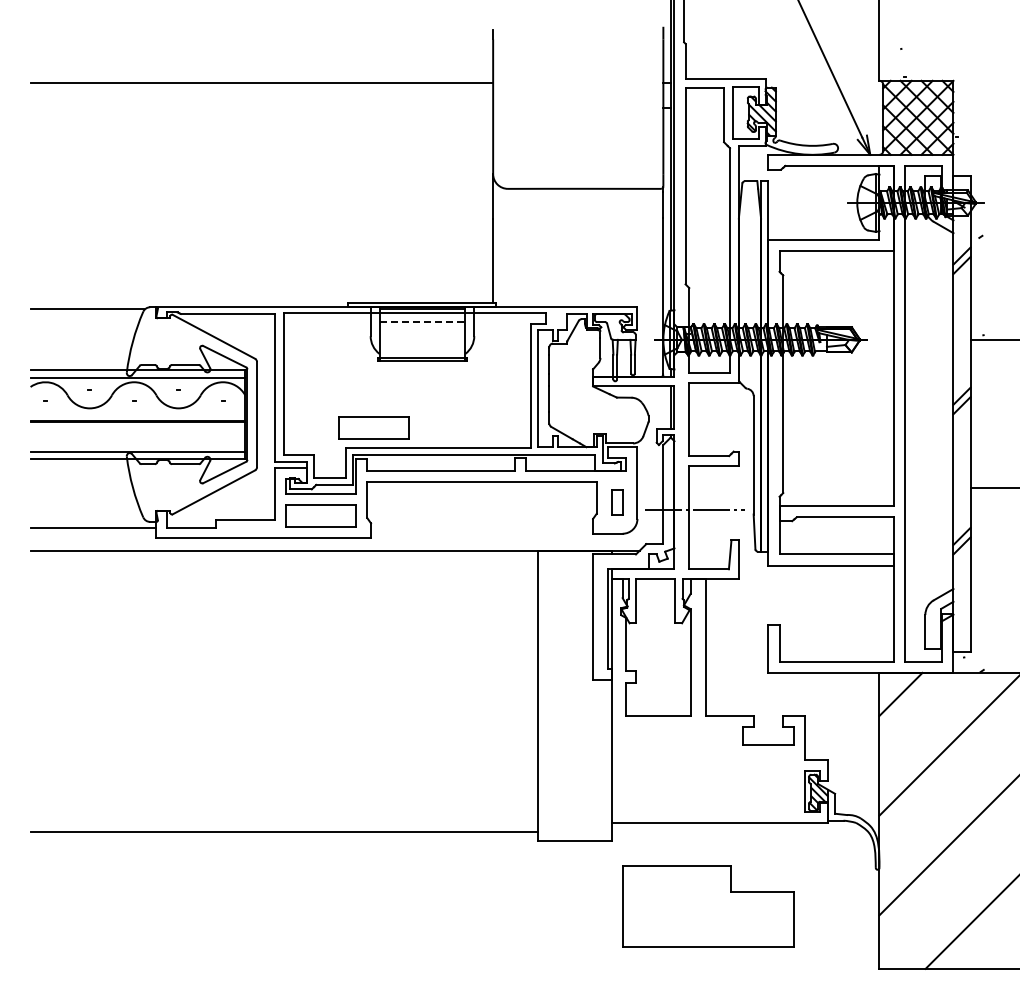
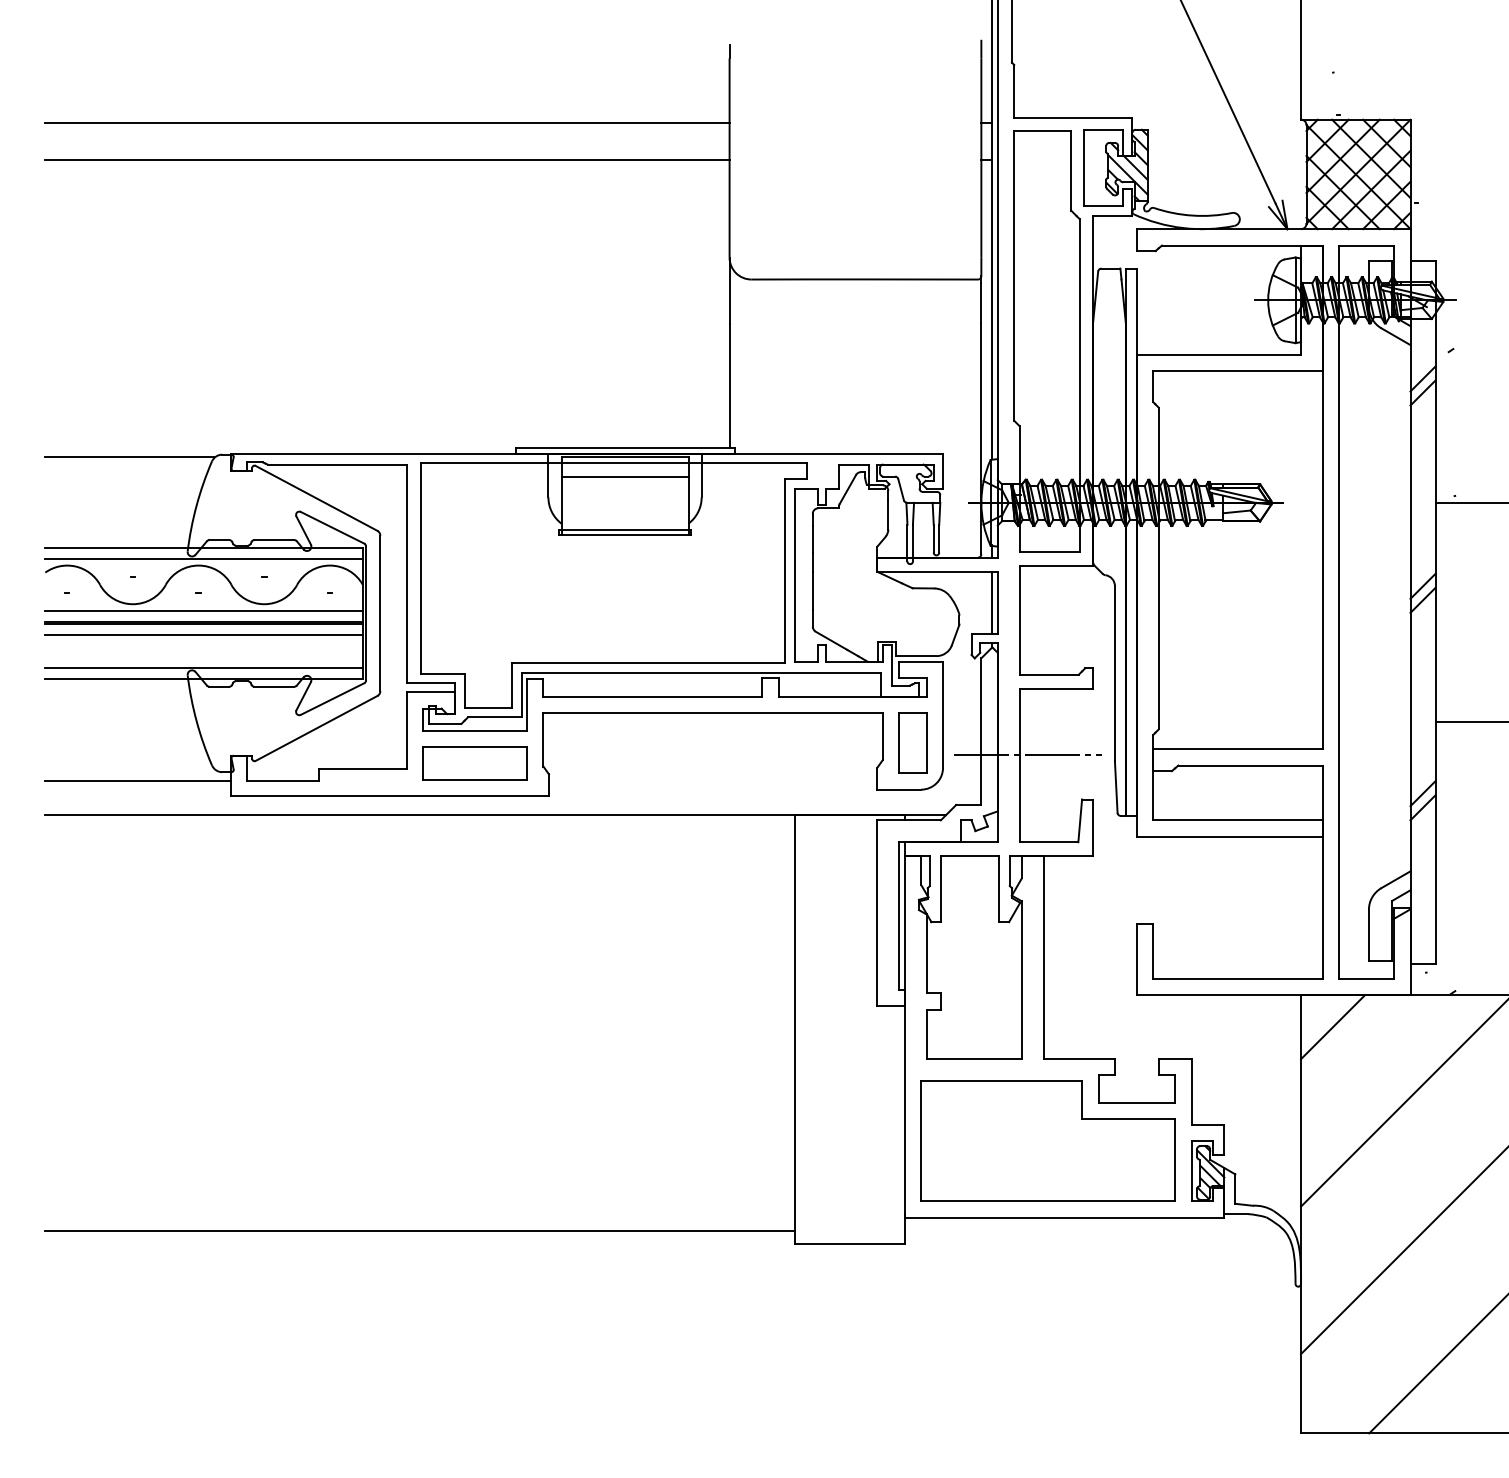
line: (261, 108) -> (386, 160), added
line: (422, 322) -> (625, 477), dashed -> solid
line: (137, 413) -> (203, 611), added
part: (373, 427) -> (552, 632), removed
line: (137, 429) -> (203, 635), added
part: (616, 502) -> (912, 743), size x1.67
part: (708, 906) -> (1048, 1141), moved

